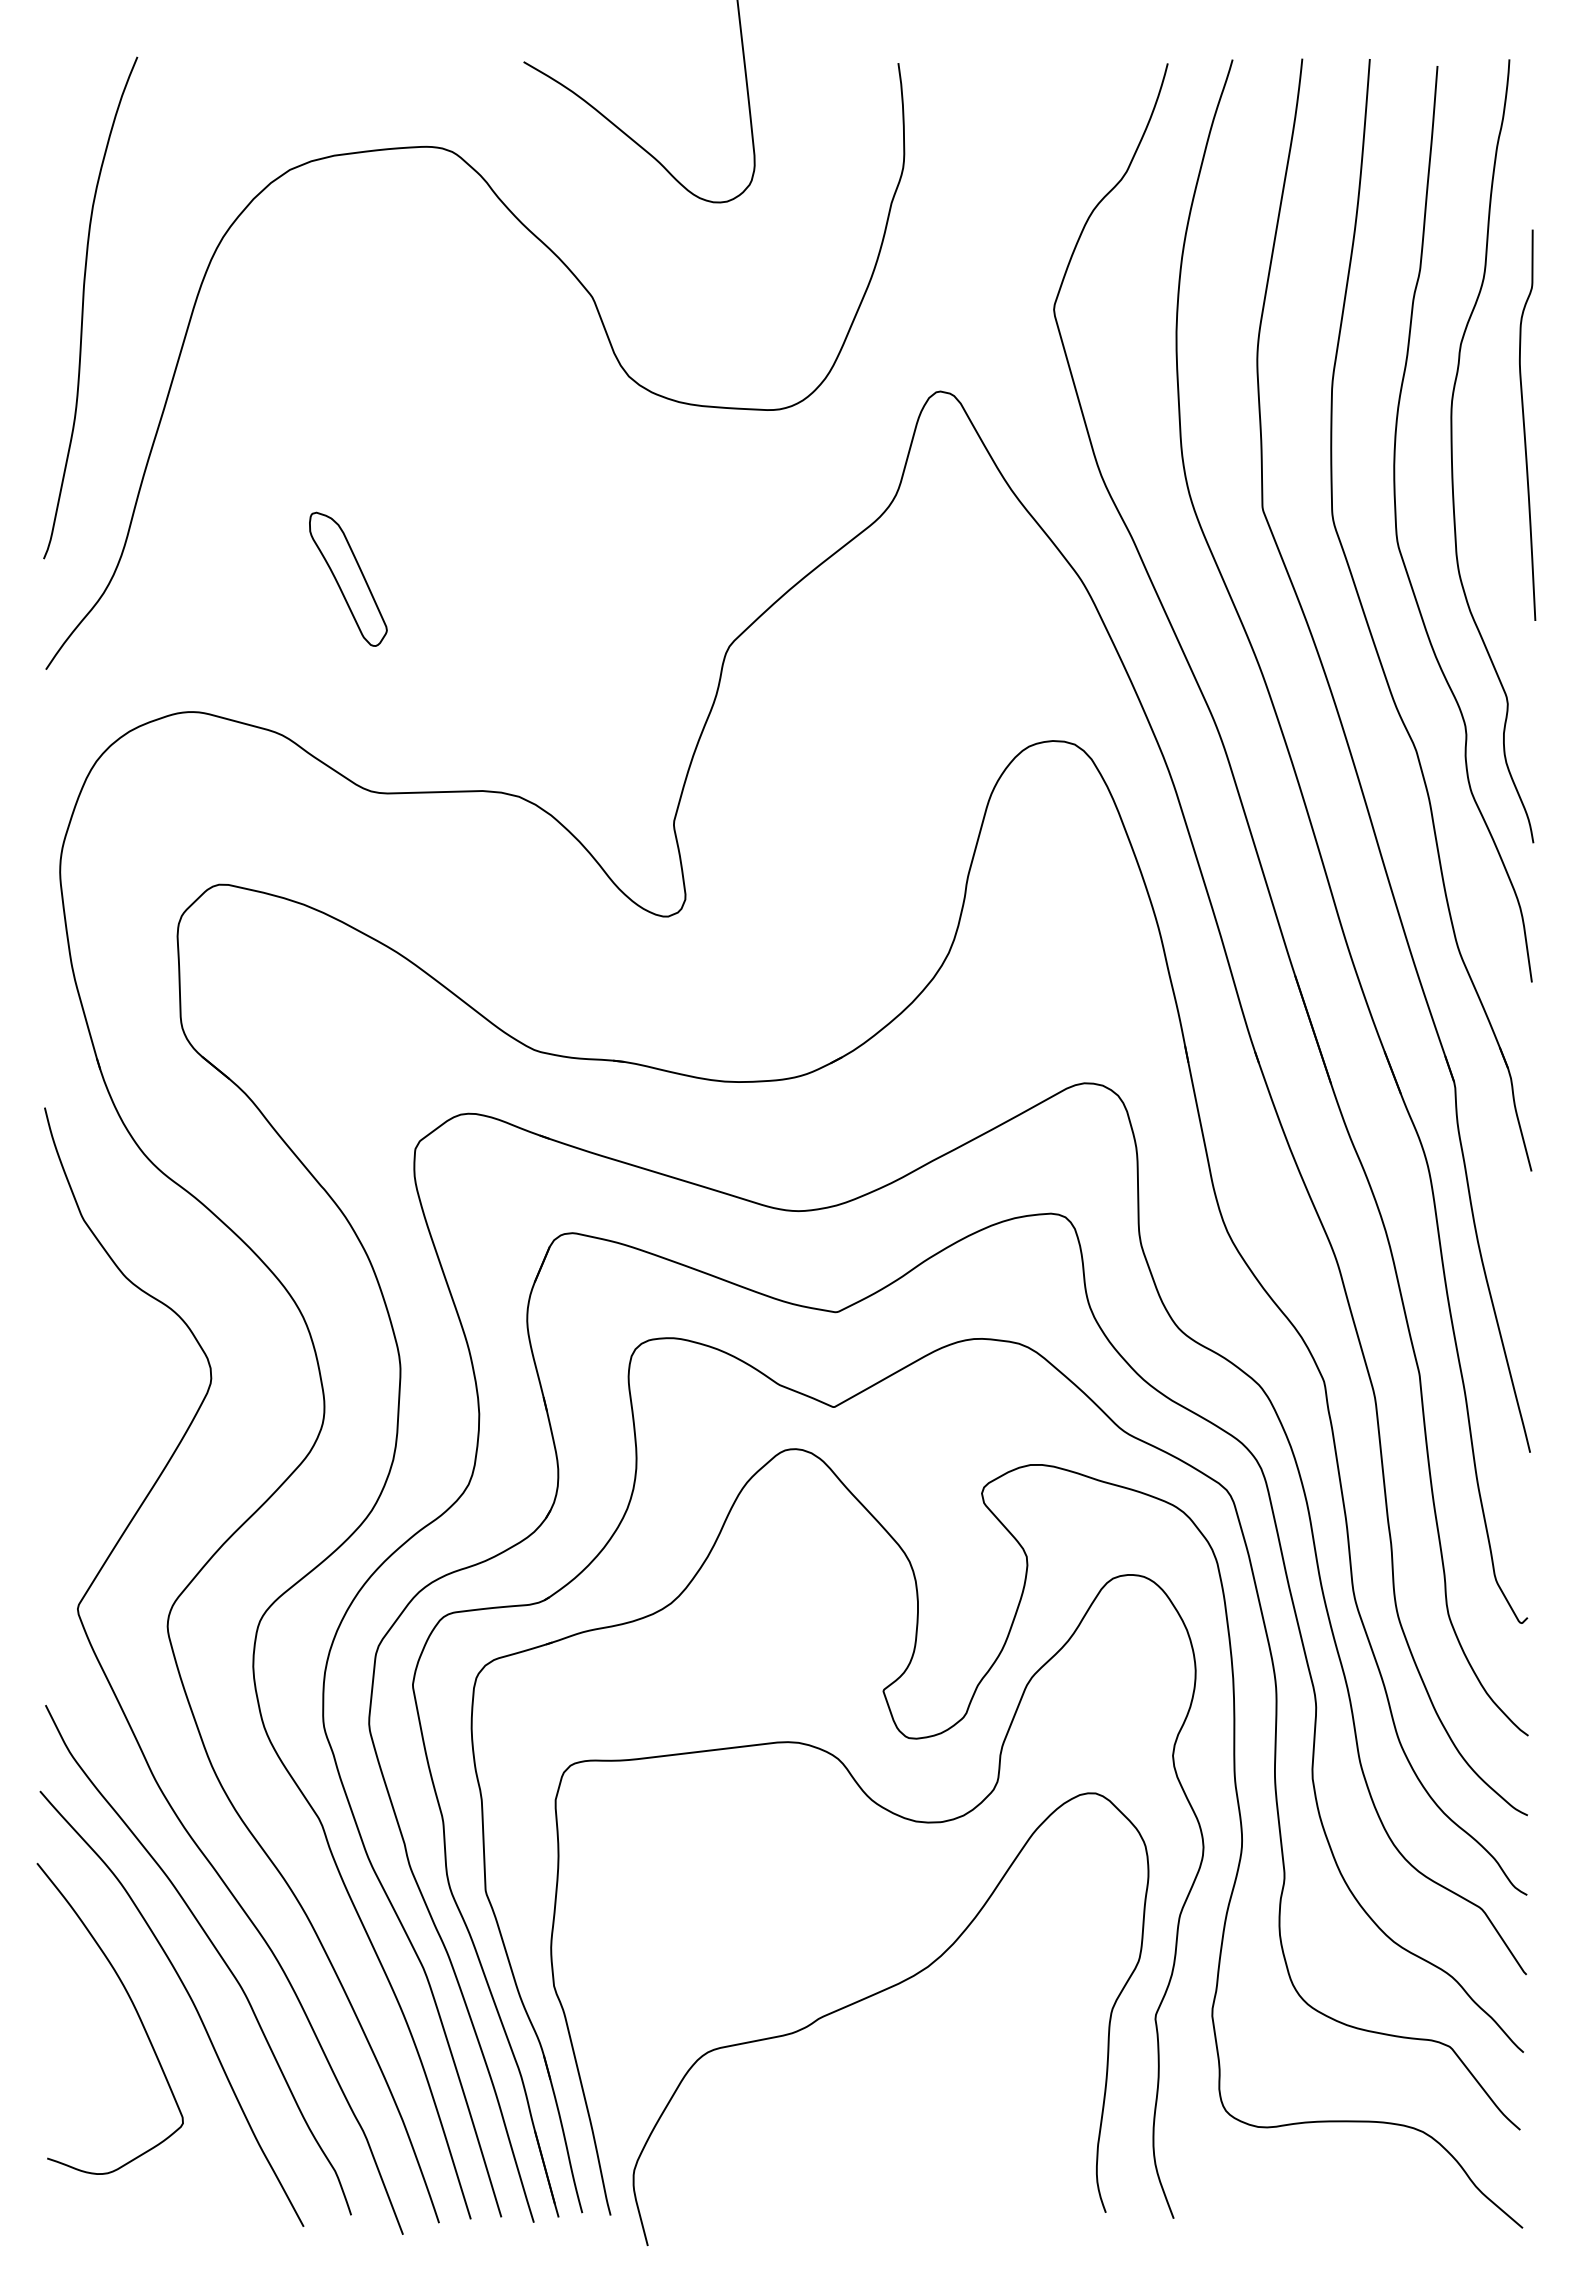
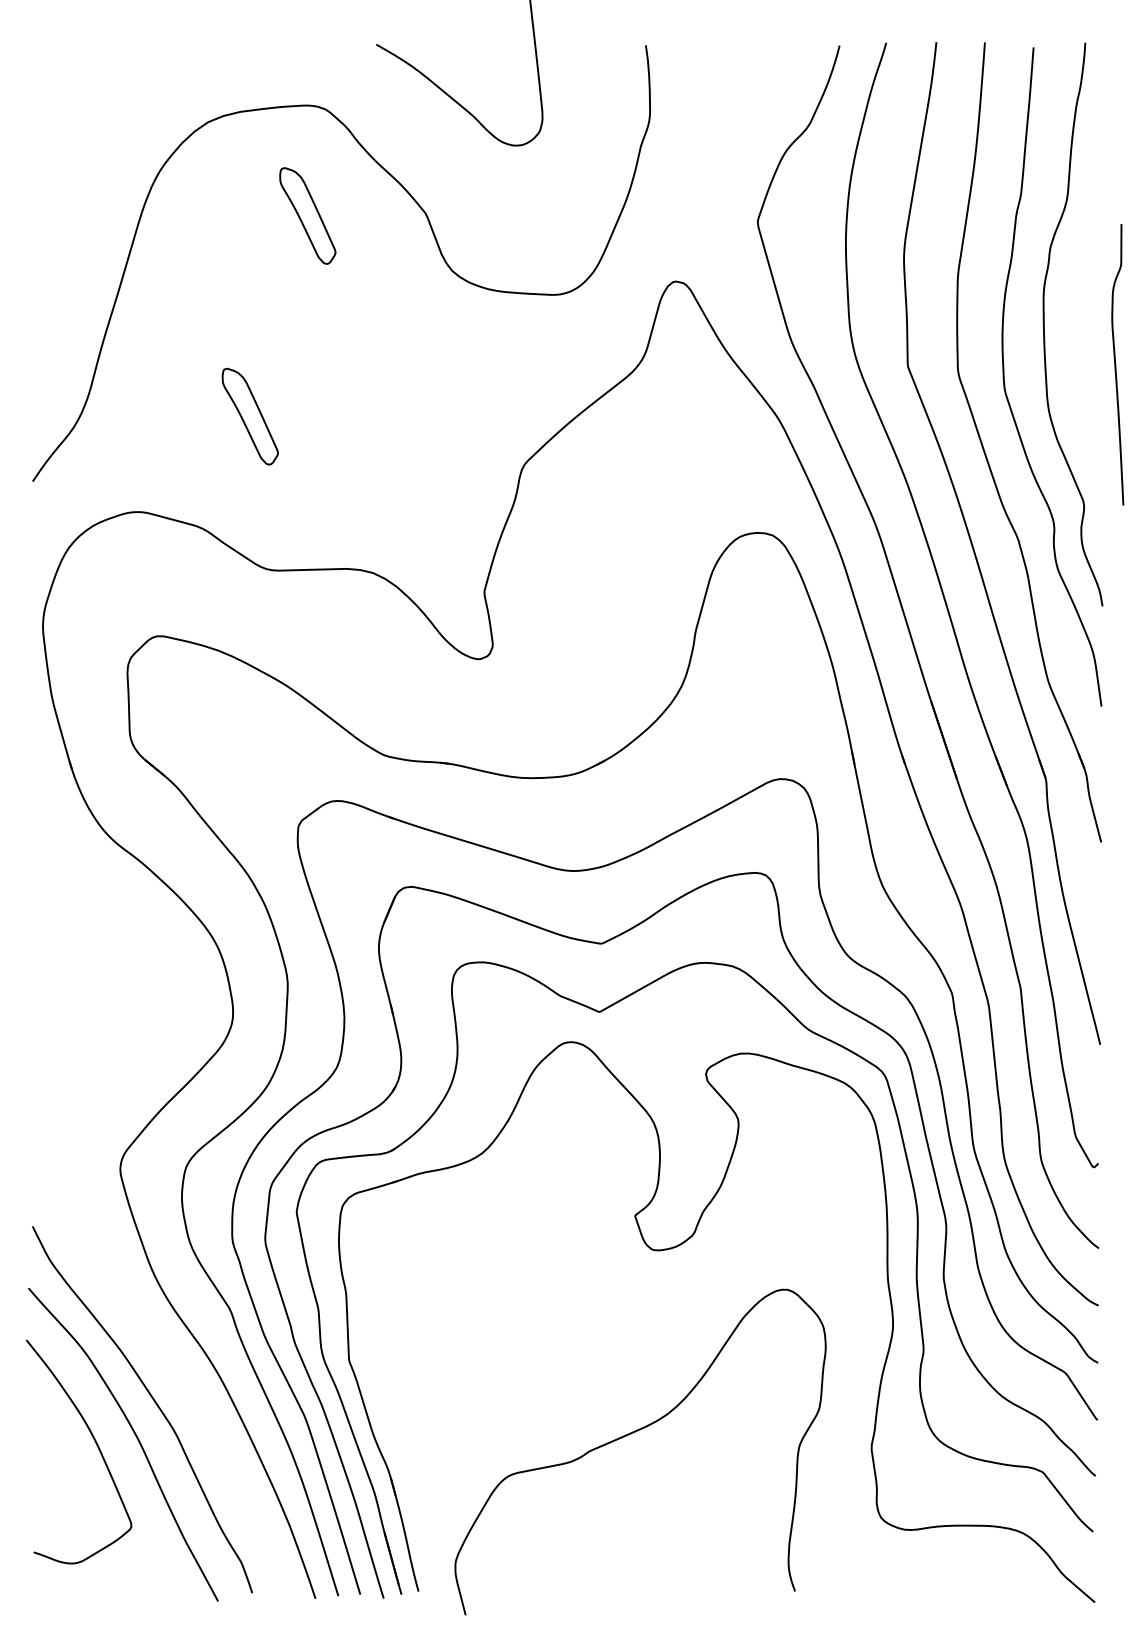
part: (428, 299) -> (307, 215), added
curve: (83, 307) -> (59, 221), removed
curve: (1524, 424) -> (1115, 364), moved
curve: (125, 1713) -> (90, 1232), removed
curve: (904, 1819) -> (650, 1308), removed

